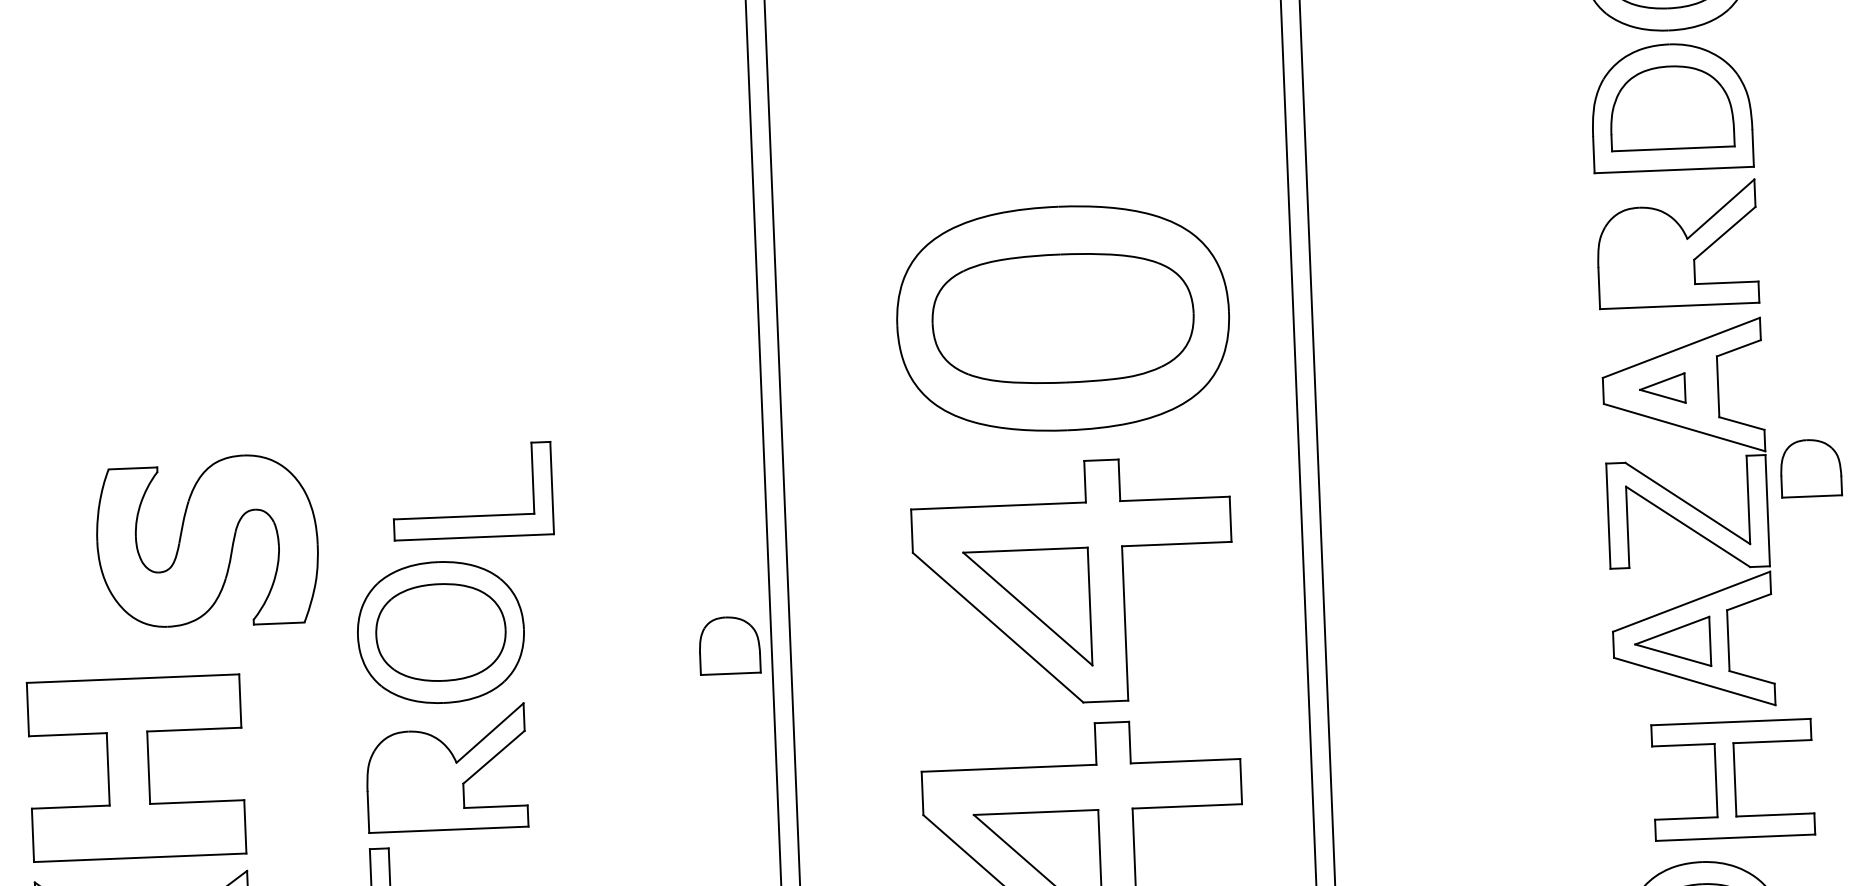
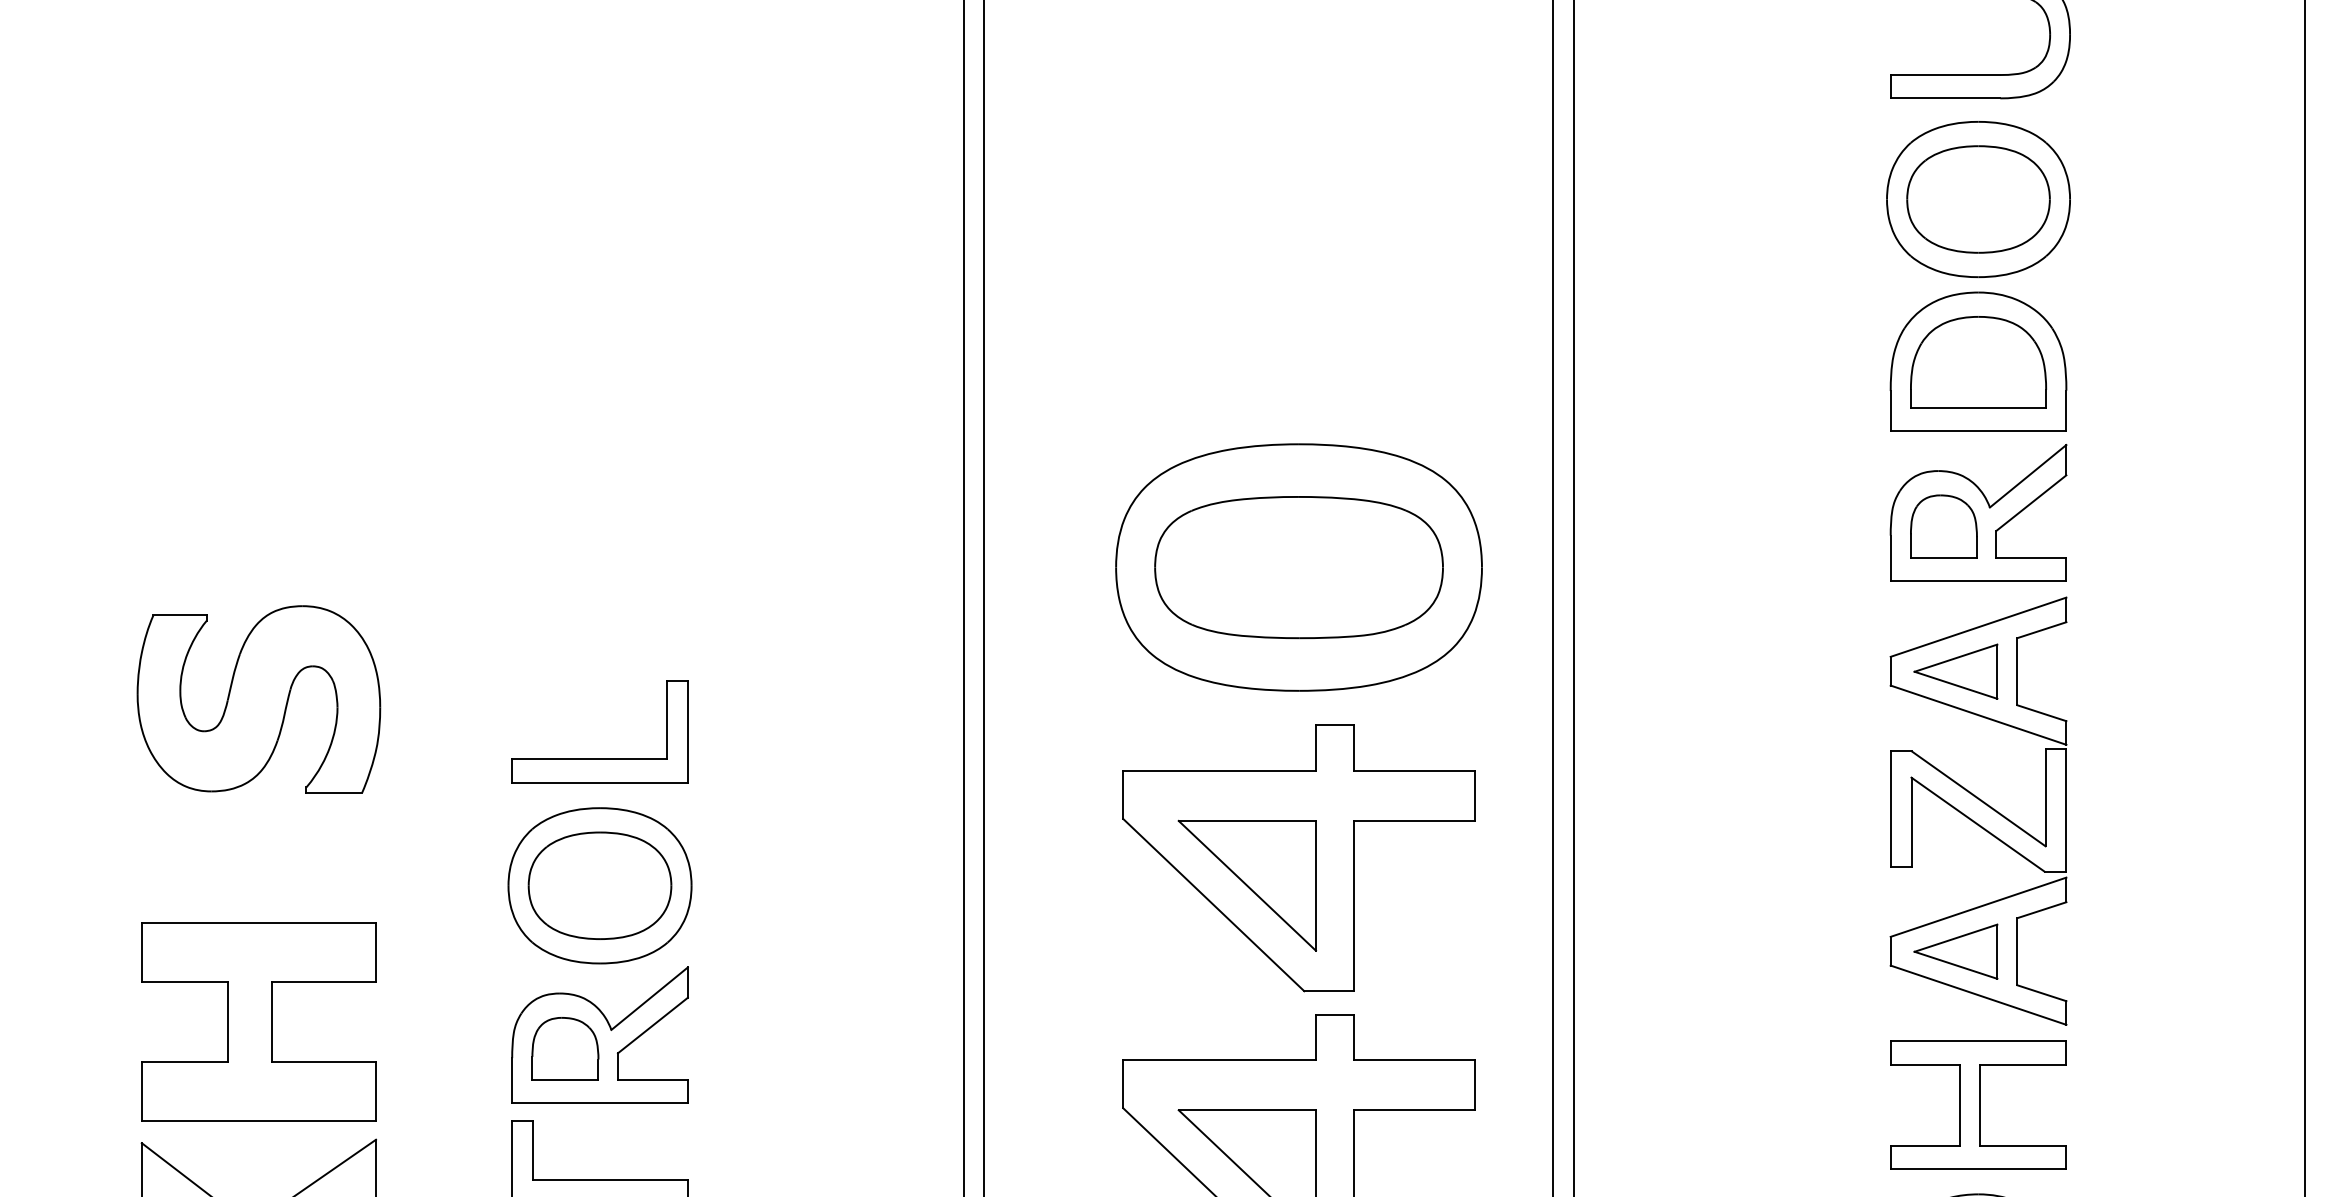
part: (1662, 388) -> (1955, 671), size x1.67
part: (1810, 468) -> (1943, 526), moved
part: (473, 515) -> (599, 758), moved
part: (207, 541) -> (258, 699), moved
part: (729, 645) -> (565, 1048), moved
part: (1733, 779) -> (1978, 1104), moved

